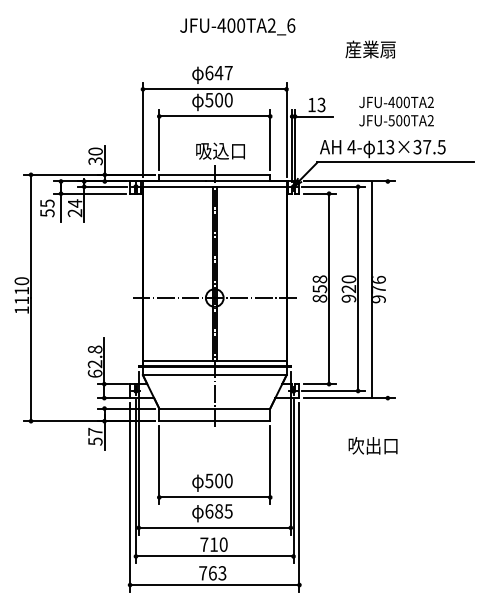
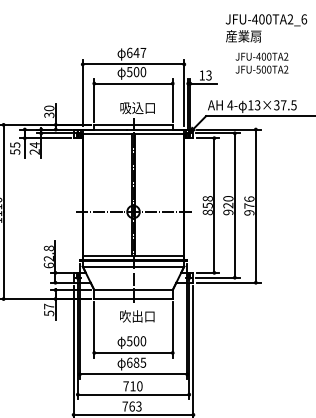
text: (237, 26) -> (266, 20), moved
text: (396, 111) -> (261, 63), moved
line: (371, 289) -> (255, 205), moved
text: (372, 445) -> (136, 316), moved

